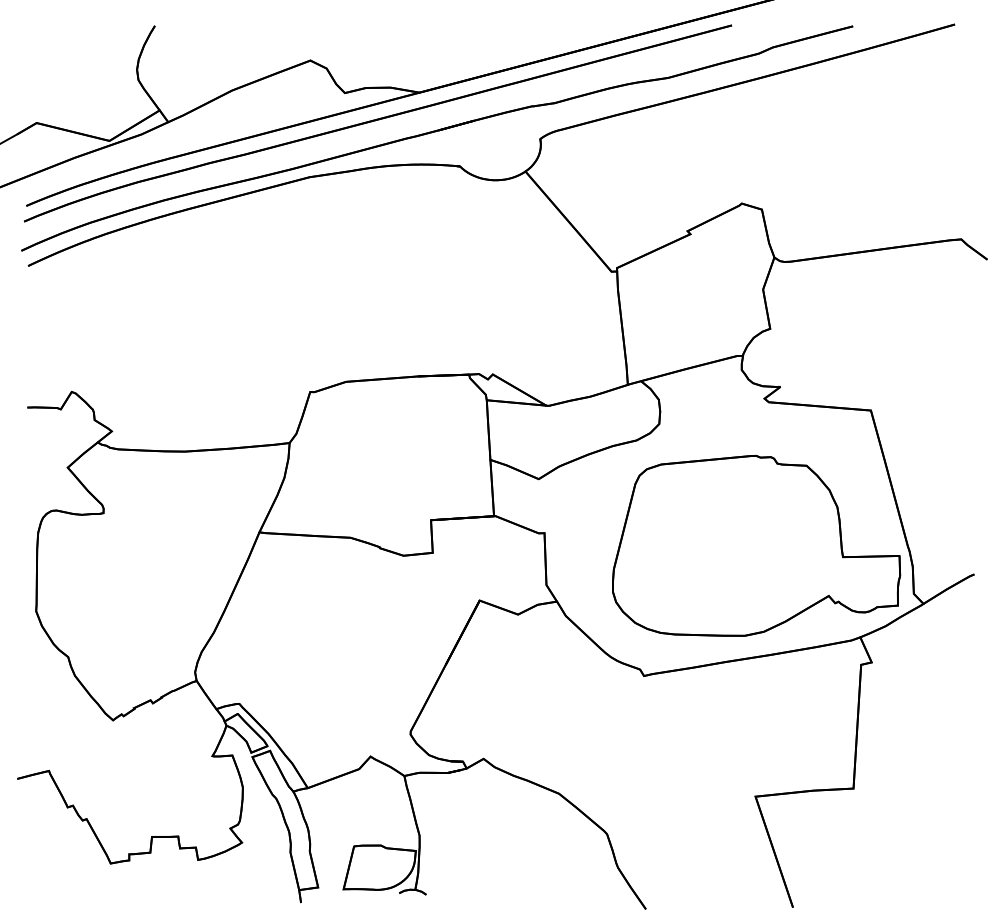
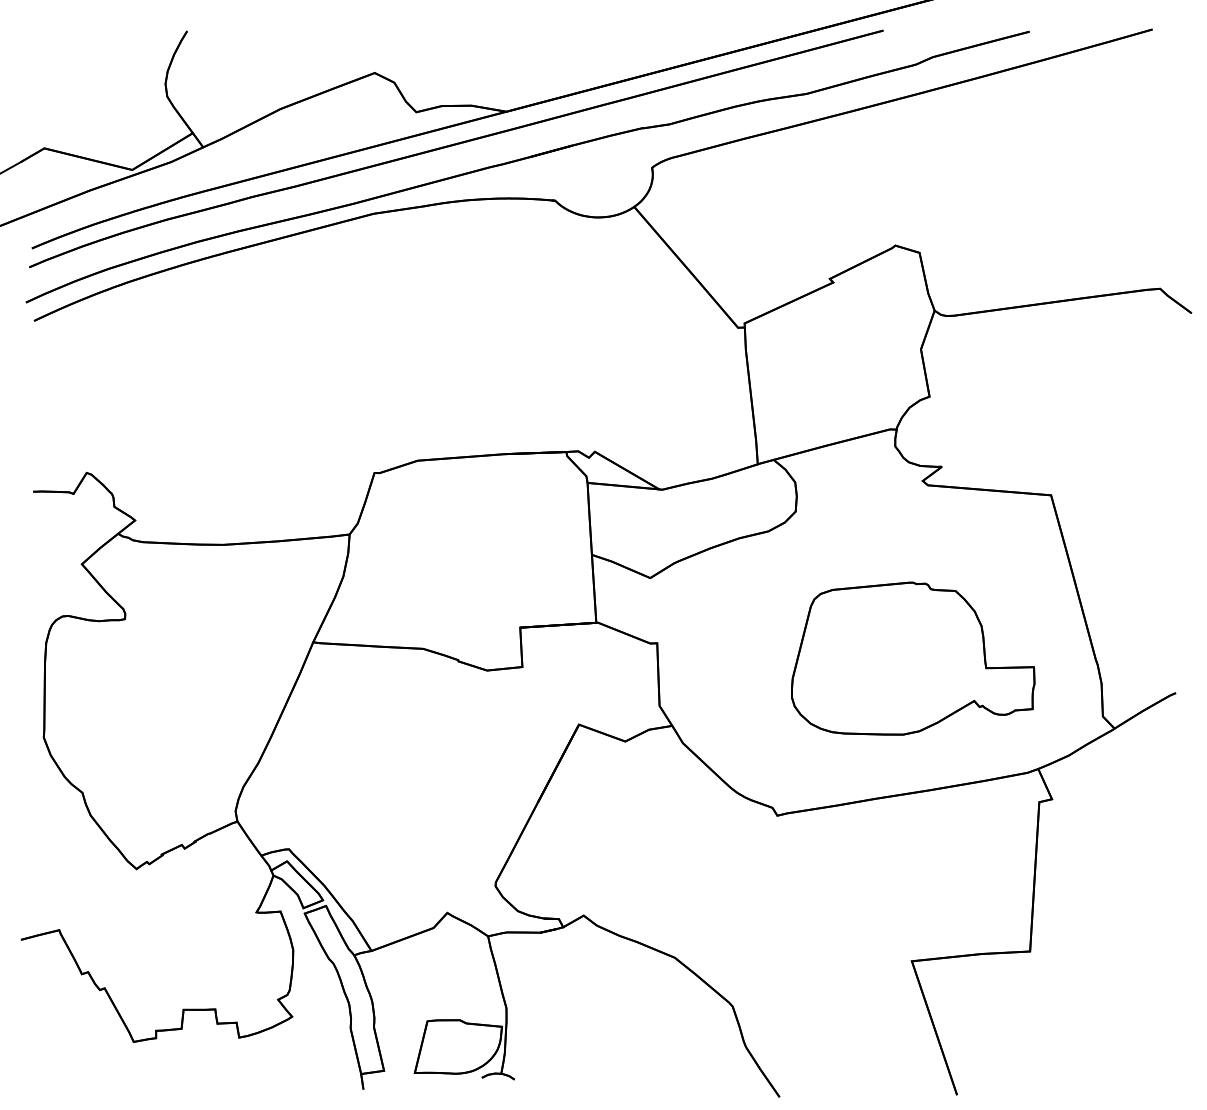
part: (756, 545) -> (913, 658), size x0.7

